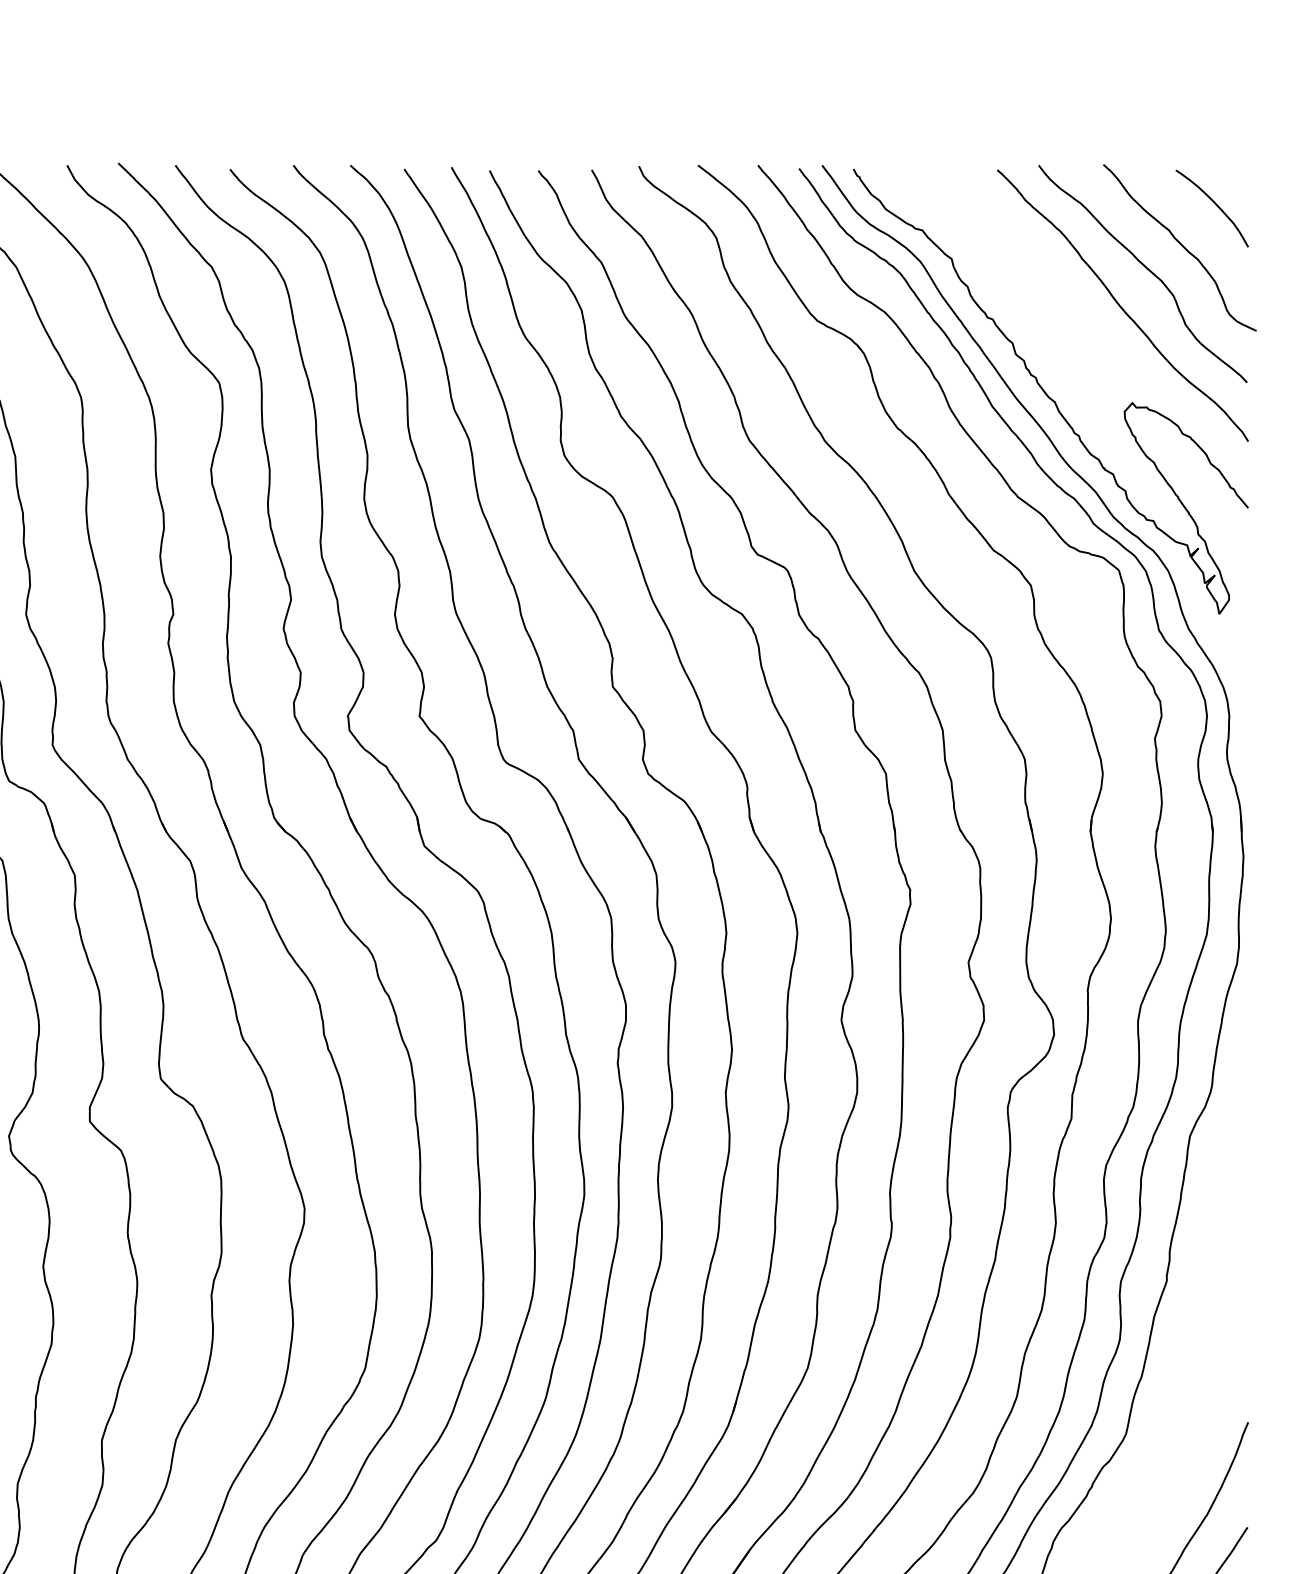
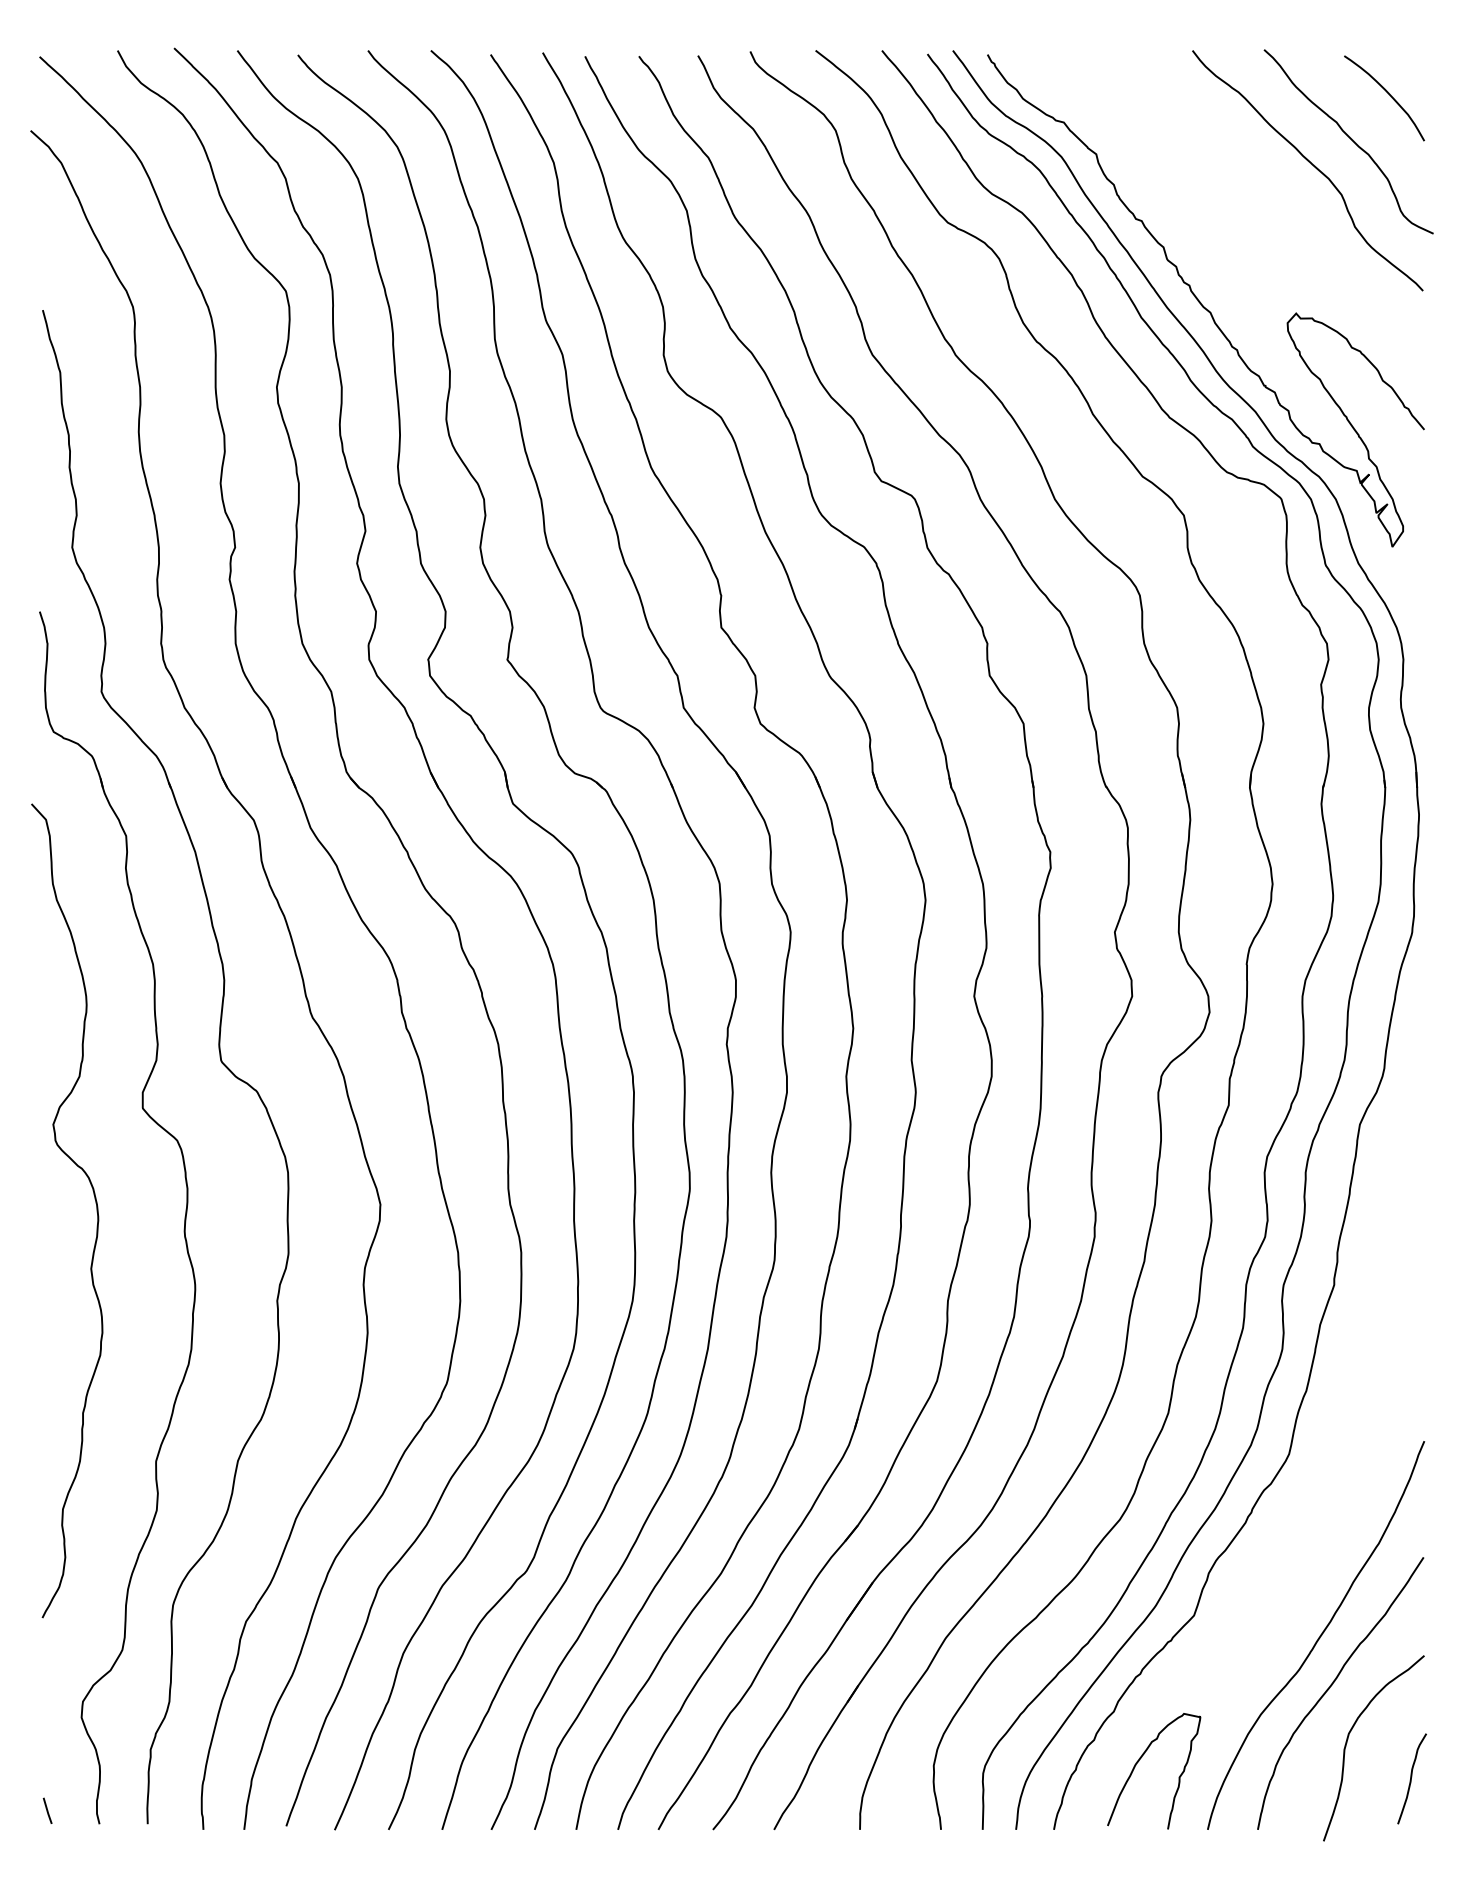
curve: (1120, 305) -> (1283, 205), removed

